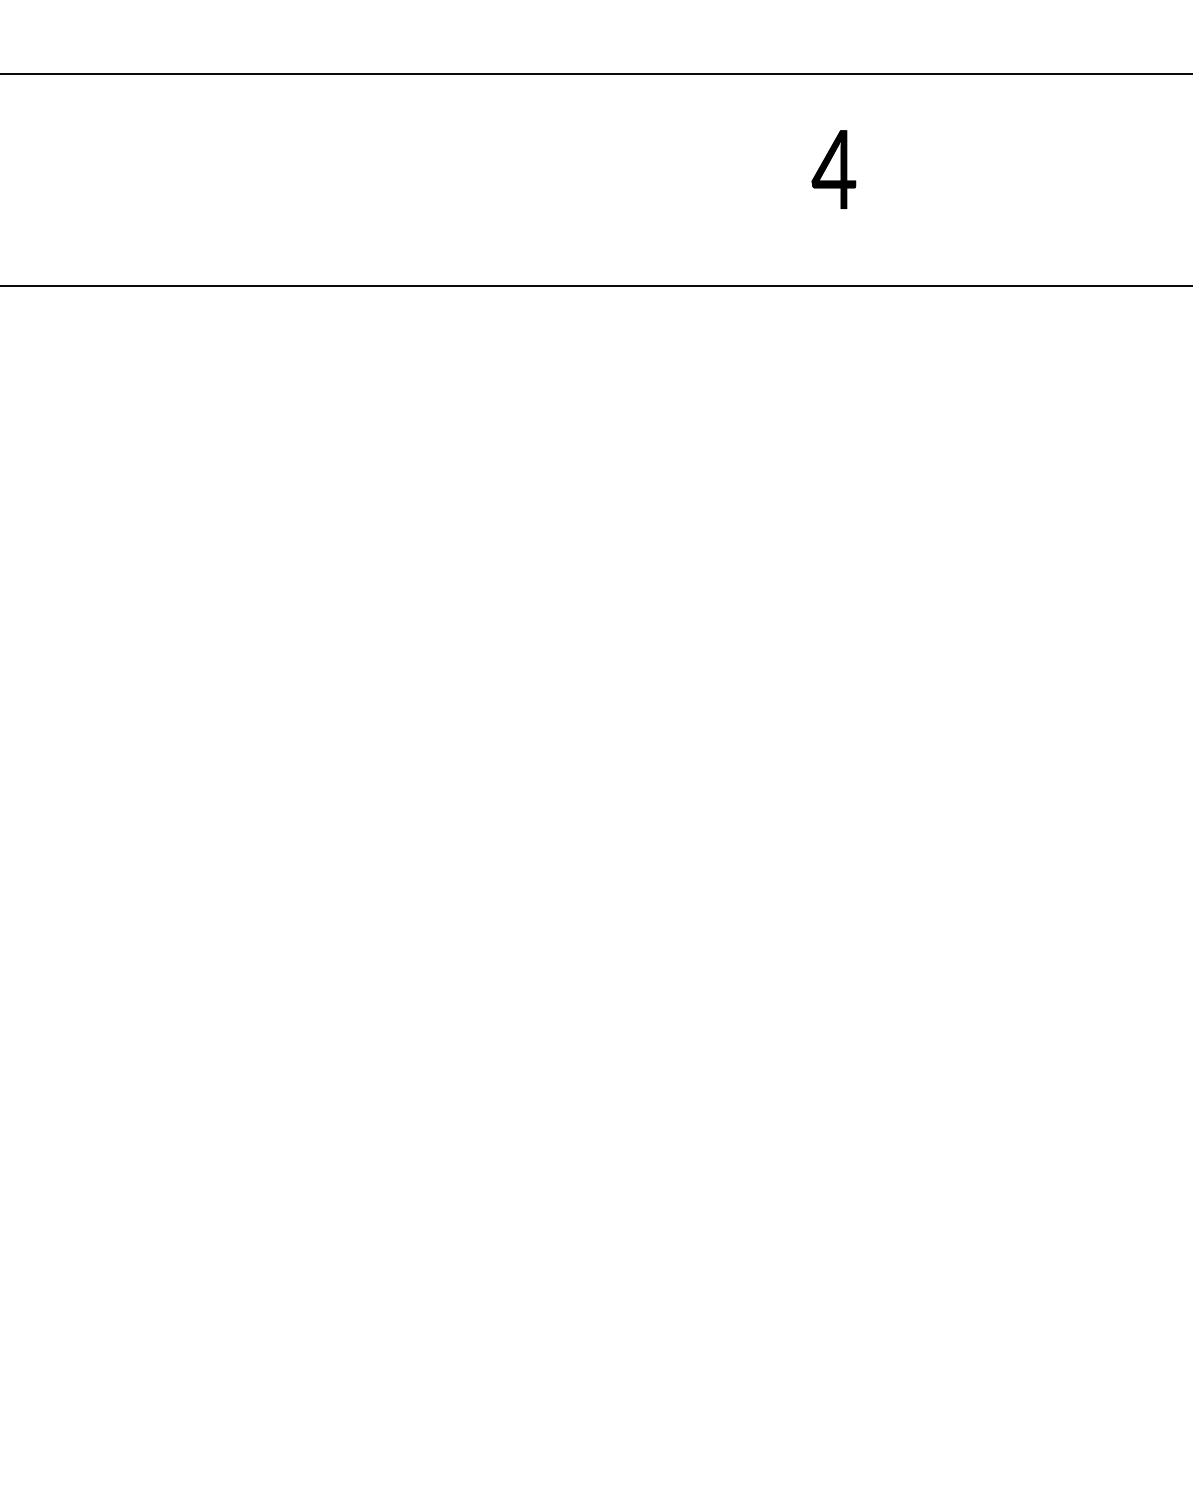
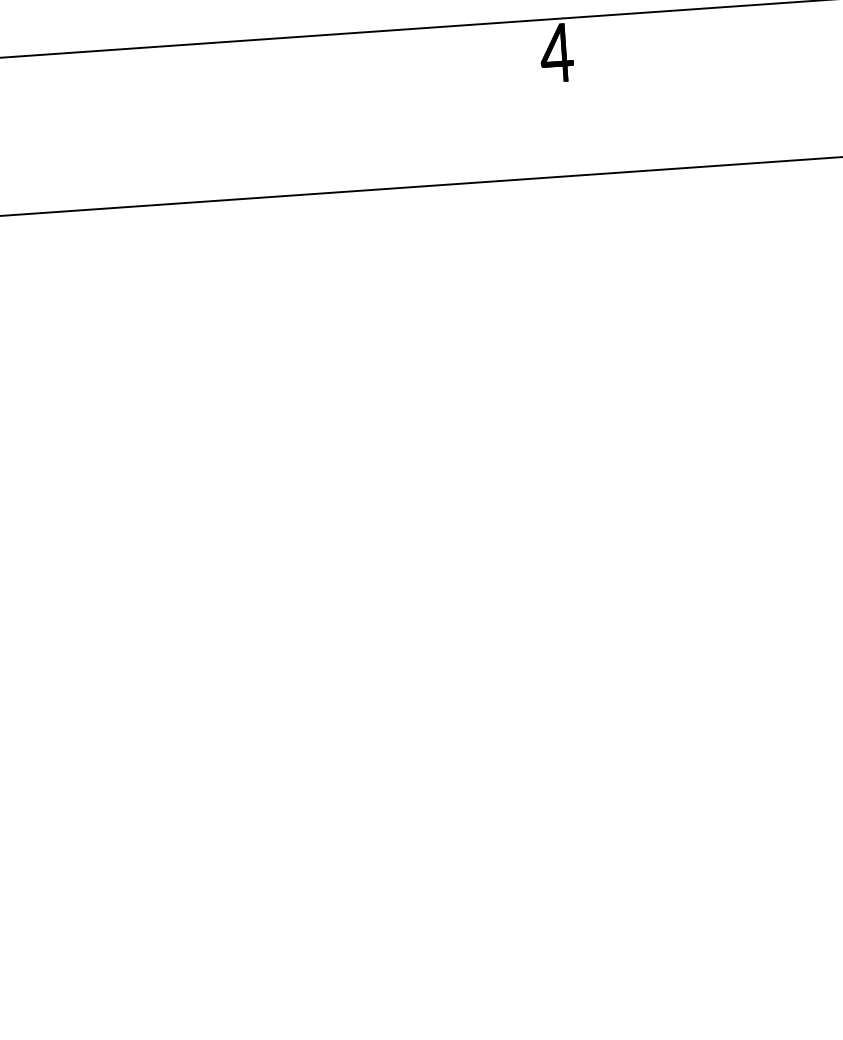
text: (833, 169) -> (556, 52), moved

